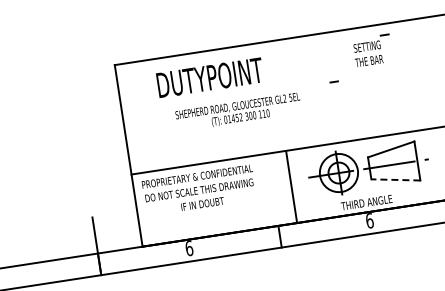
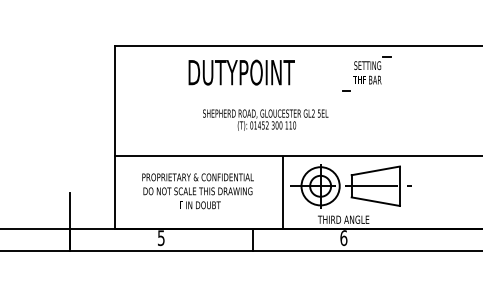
text: (209, 77) -> (241, 72), moved
line: (334, 81) -> (346, 90), moved
text: (238, 111) -> (265, 119), moved
line: (395, 179) -> (375, 201), dashed -> solid
line: (291, 186) -> (282, 192), moved
text: (198, 190) -> (197, 191), moved
text: (188, 248) -> (160, 238), 6 -> 5

